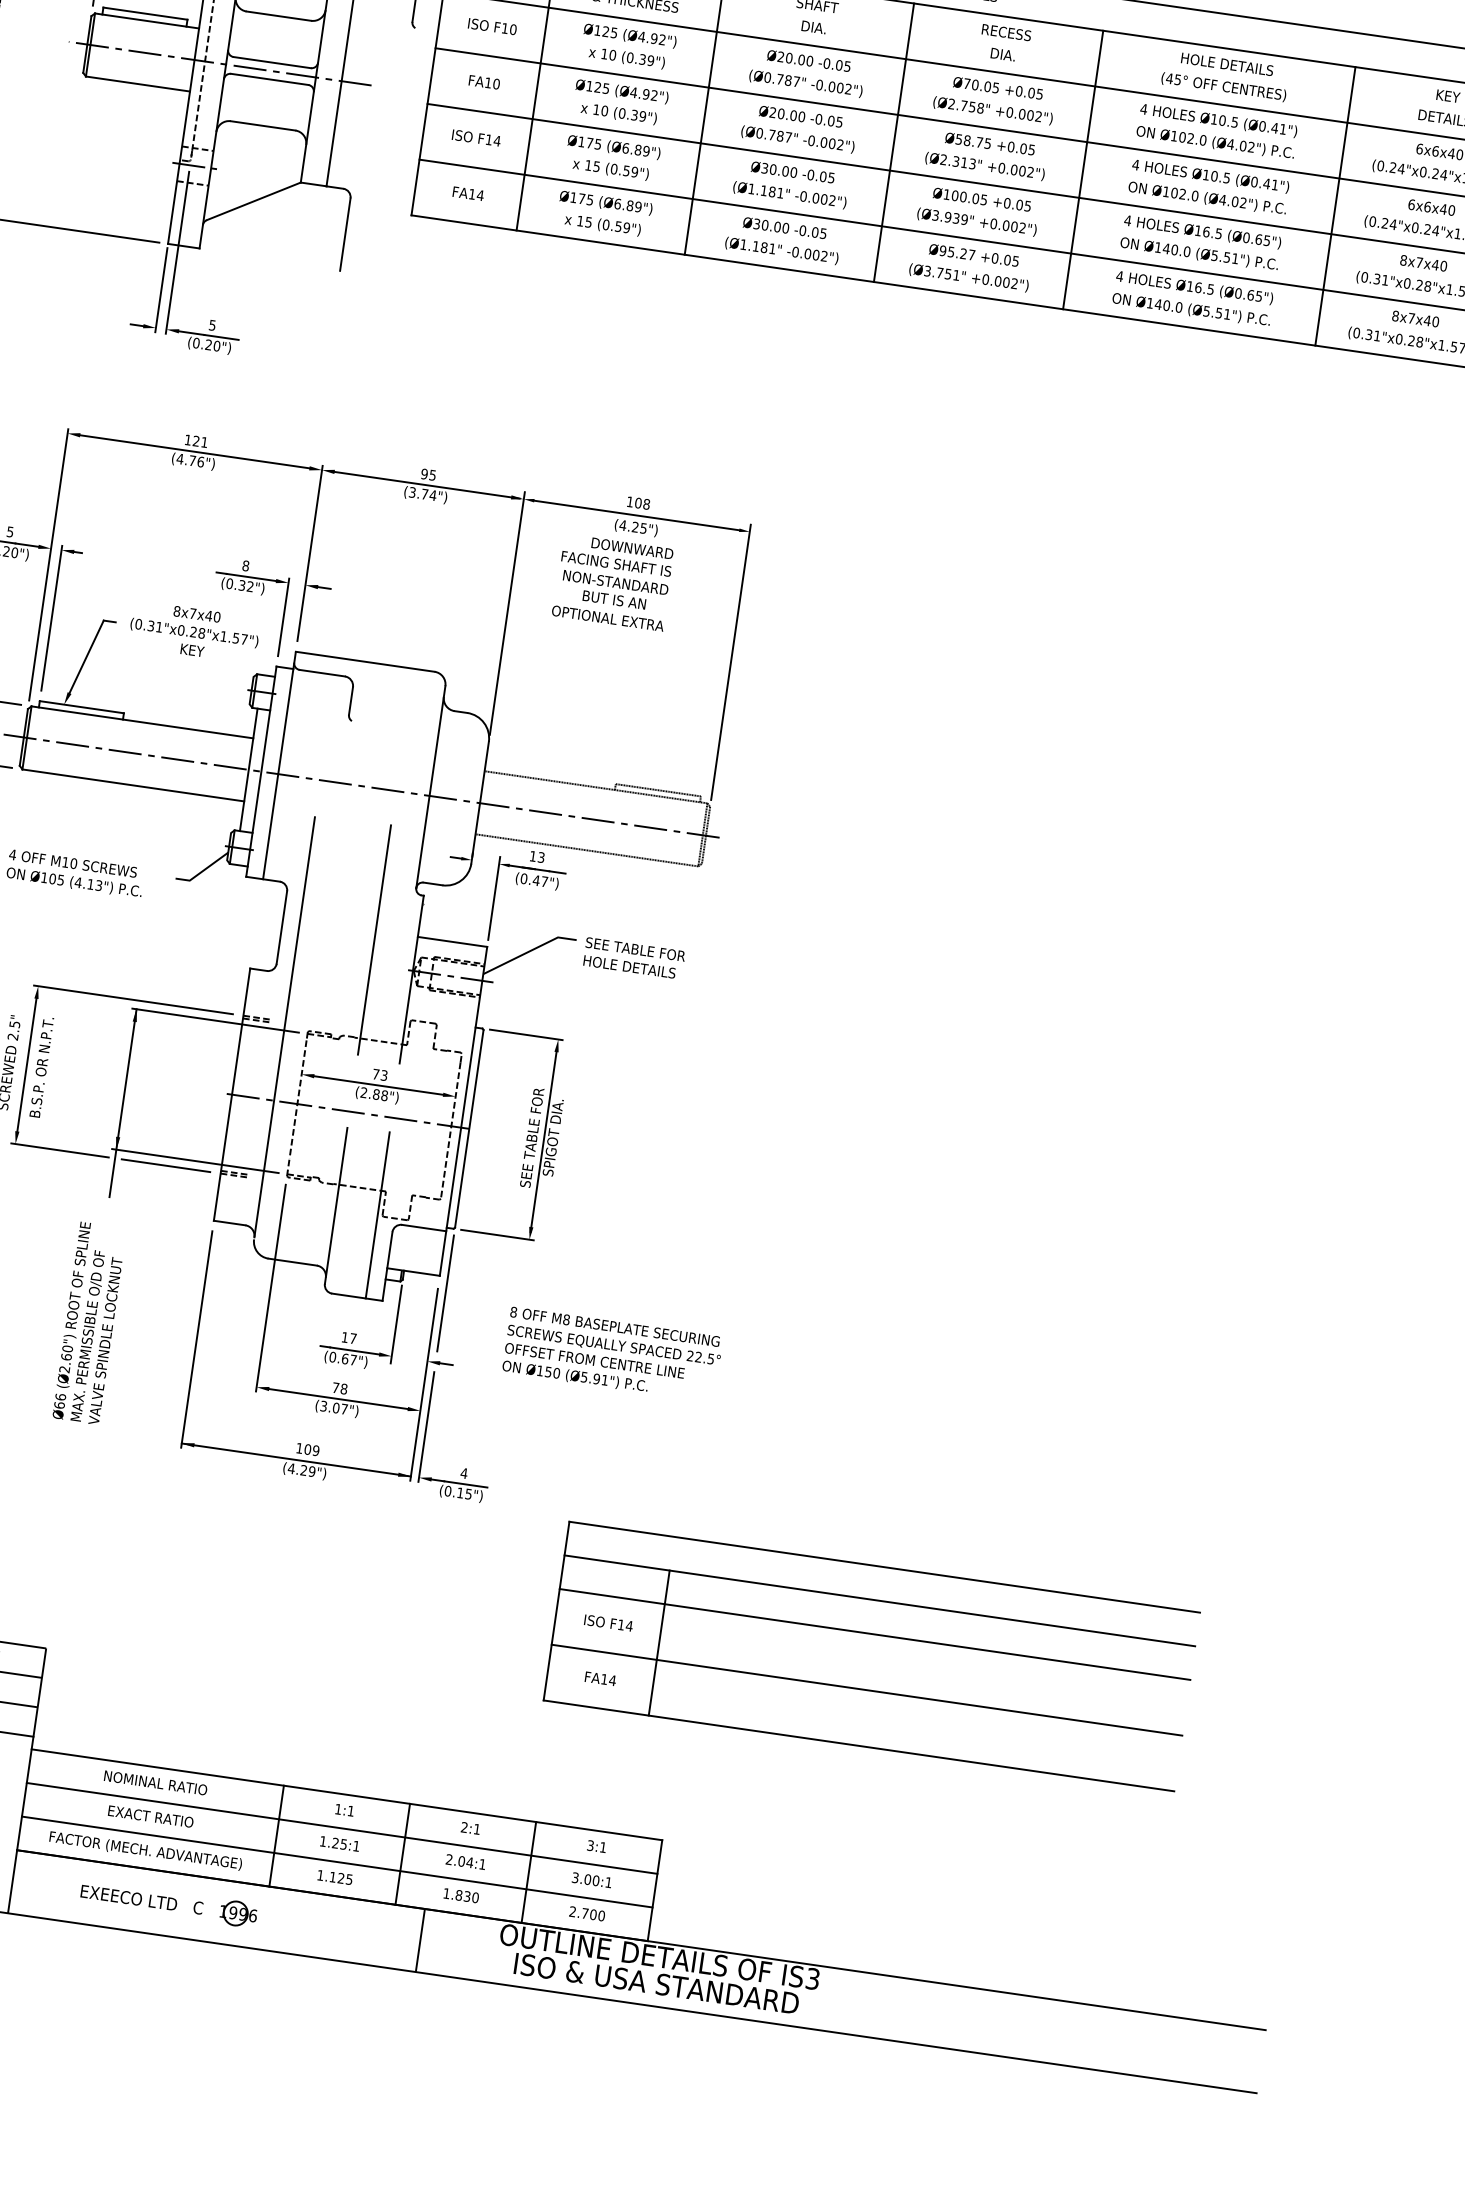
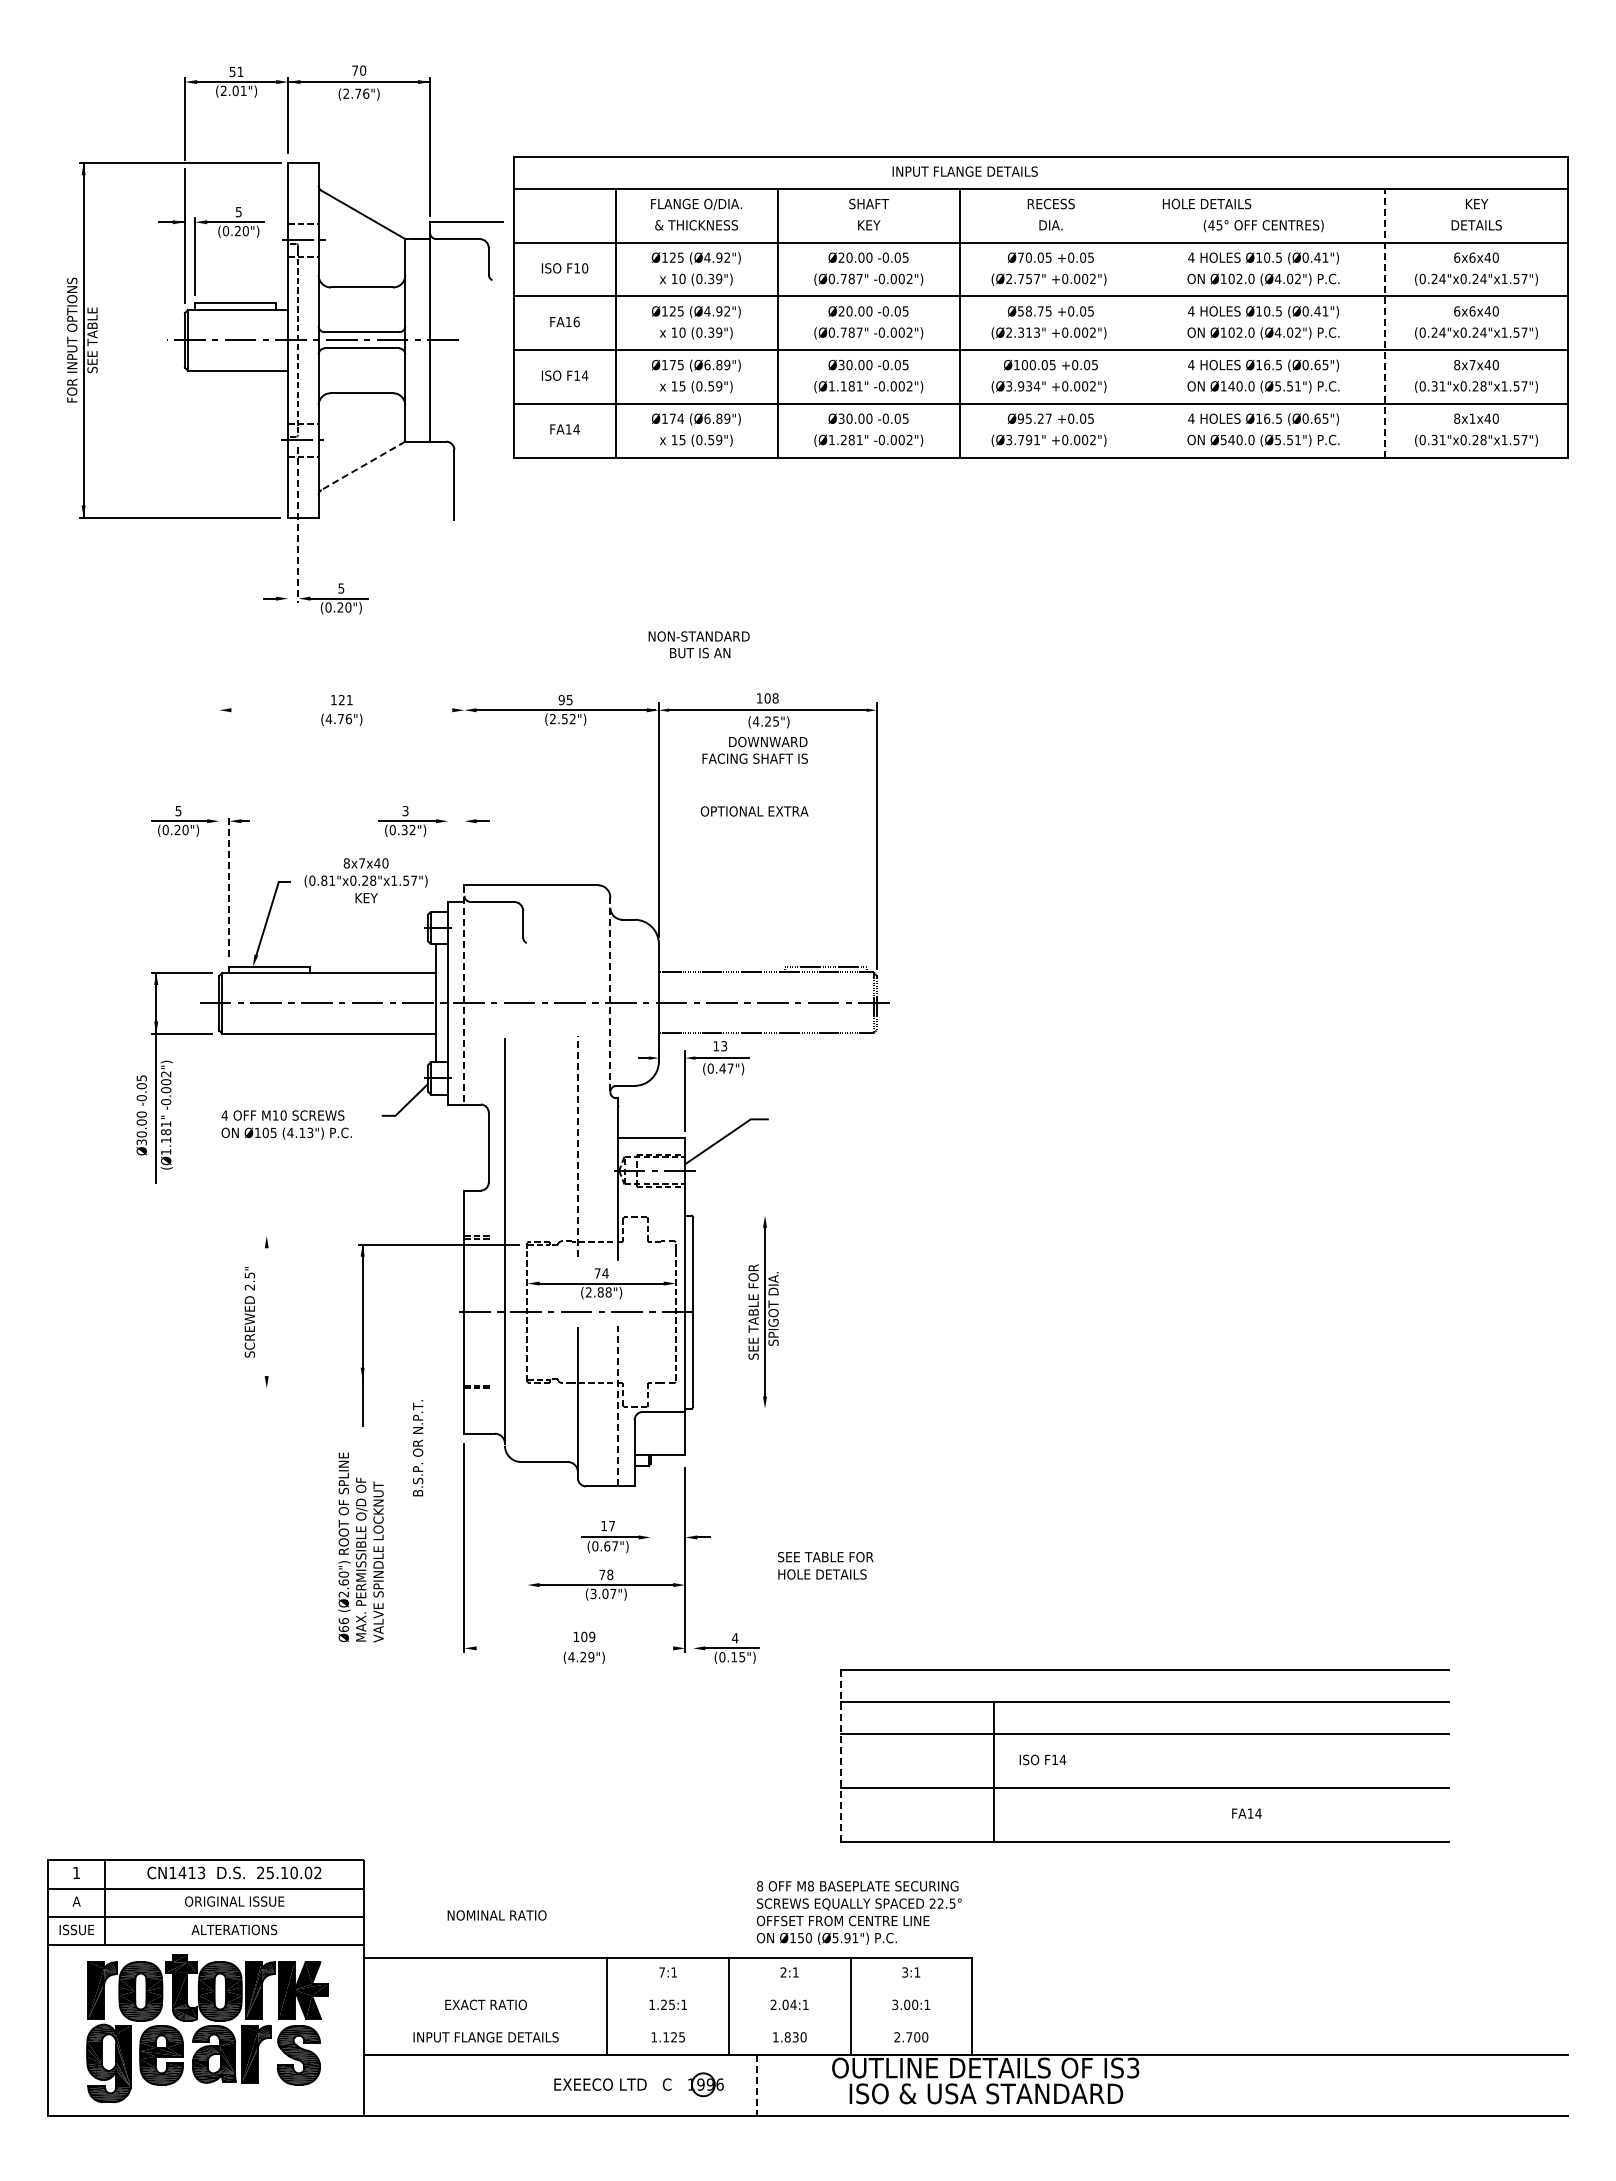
text: (813, 27) -> (868, 225), DIA. -> KEY
text: (1226, 63) -> (1206, 203), moved
text: (496, 83) -> (576, 321), FA10 -> FA16
text: (981, 107) -> (1037, 278), (Ø2.758" -> (Ø2.757"
line: (1083, 170) -> (1142, 323), removed
text: (589, 199) -> (680, 418), Ø175 -> Ø174
line: (253, 202) -> (363, 466), solid -> dashed
line: (1335, 205) -> (1385, 322), solid -> dashed
text: (963, 219) -> (1036, 386), (Ø3.939" -> (Ø3.934"
text: (755, 245) -> (843, 439), (Ø1.181" -> (Ø1.281"
line: (177, 252) -> (298, 524), solid -> dashed
text: (948, 273) -> (1029, 439), (Ø3.751" -> (Ø3.791"
line: (161, 289) -> (288, 561), removed
text: (1149, 303) -> (1223, 440), Ø140.0 -> Ø540.0
text: (1411, 318) -> (1472, 418), 8x7x40 -> 8x1x40
line: (194, 452) -> (341, 710), removed
text: (423, 493) -> (563, 718), (3.74") -> (2.52")
line: (310, 553) -> (464, 790), removed
line: (49, 564) -> (219, 836), removed
text: (245, 566) -> (405, 811), 8 -> 3
text: (613, 590) -> (698, 644), moved
line: (51, 617) -> (229, 886), solid -> dashed
line: (283, 617) -> (448, 854), removed
text: (151, 625) -> (324, 880), (0.31"x0.28"x1.57") -> (0.81"x0.28"x1.57")
line: (279, 766) -> (464, 995), solid -> dashed
line: (430, 787) -> (610, 995), solid -> dashed
line: (374, 939) -> (577, 1146), solid -> dashed
text: (634, 958) -> (825, 1565), moved
line: (133, 1000) -> (358, 1236), removed
line: (526, 1034) -> (734, 1215), removed
line: (26, 1065) -> (266, 1312), removed
text: (42, 1067) -> (418, 1448), moved
text: (384, 1075) -> (605, 1273), 73 -> 74
line: (59, 1150) -> (309, 1388), removed
line: (195, 1160) -> (438, 1379), removed
line: (165, 1165) -> (411, 1388), removed
line: (377, 1214) -> (618, 1405), solid -> dashed
line: (497, 1235) -> (734, 1408), removed
line: (270, 1288) -> (527, 1489), removed
line: (446, 1293) -> (693, 1470), removed
line: (396, 1324) -> (650, 1506), removed
text: (611, 1354) -> (858, 1912), moved
line: (426, 1427) -> (693, 1599), removed
line: (295, 1460) -> (574, 1648), removed
line: (556, 1611) -> (841, 1755), solid -> dashed
text: (608, 1622) -> (1042, 1759), moved
line: (659, 1642) -> (994, 1771), moved
text: (600, 1678) -> (1246, 1813), moved
text: (155, 1782) -> (496, 1915), moved
text: (337, 1809) -> (661, 1972), 1:1 -> 7:1
line: (342, 1827) -> (668, 1989), removed
text: (145, 1850) -> (485, 2037), FACTOR (MECH. ADVANTAGE) -> INPUT FLANGE DETAILS
line: (337, 1862) -> (668, 2022), removed
part: (168, 1903) -> (638, 2084), moved
line: (420, 1940) -> (757, 2085), solid -> dashed

